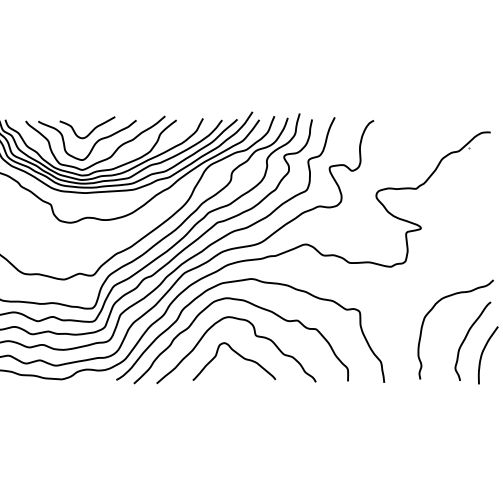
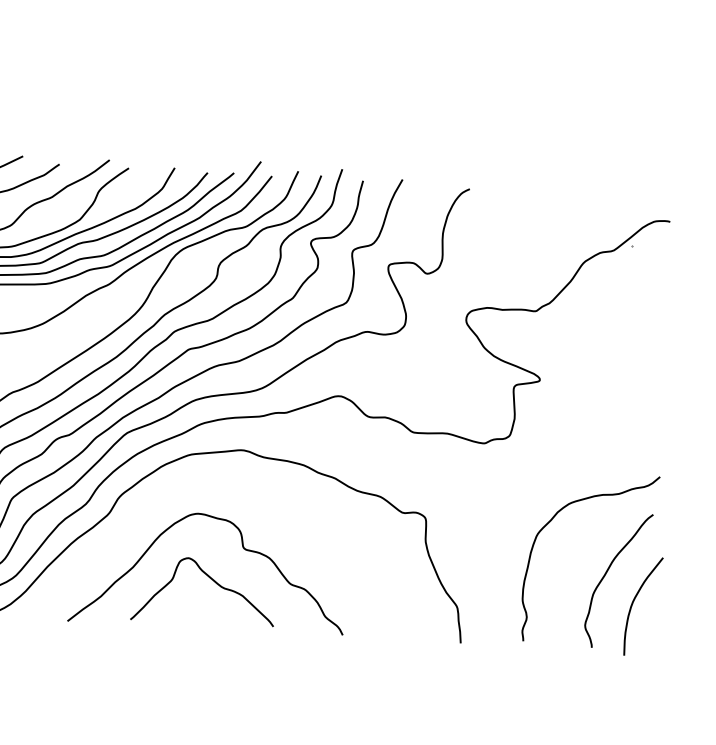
curve: (256, 307) -> (247, 499), removed

